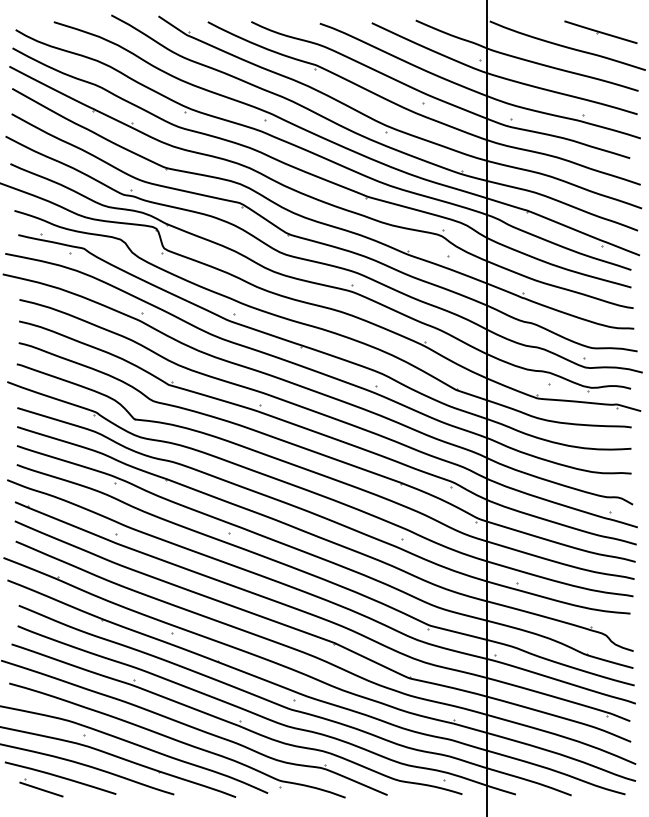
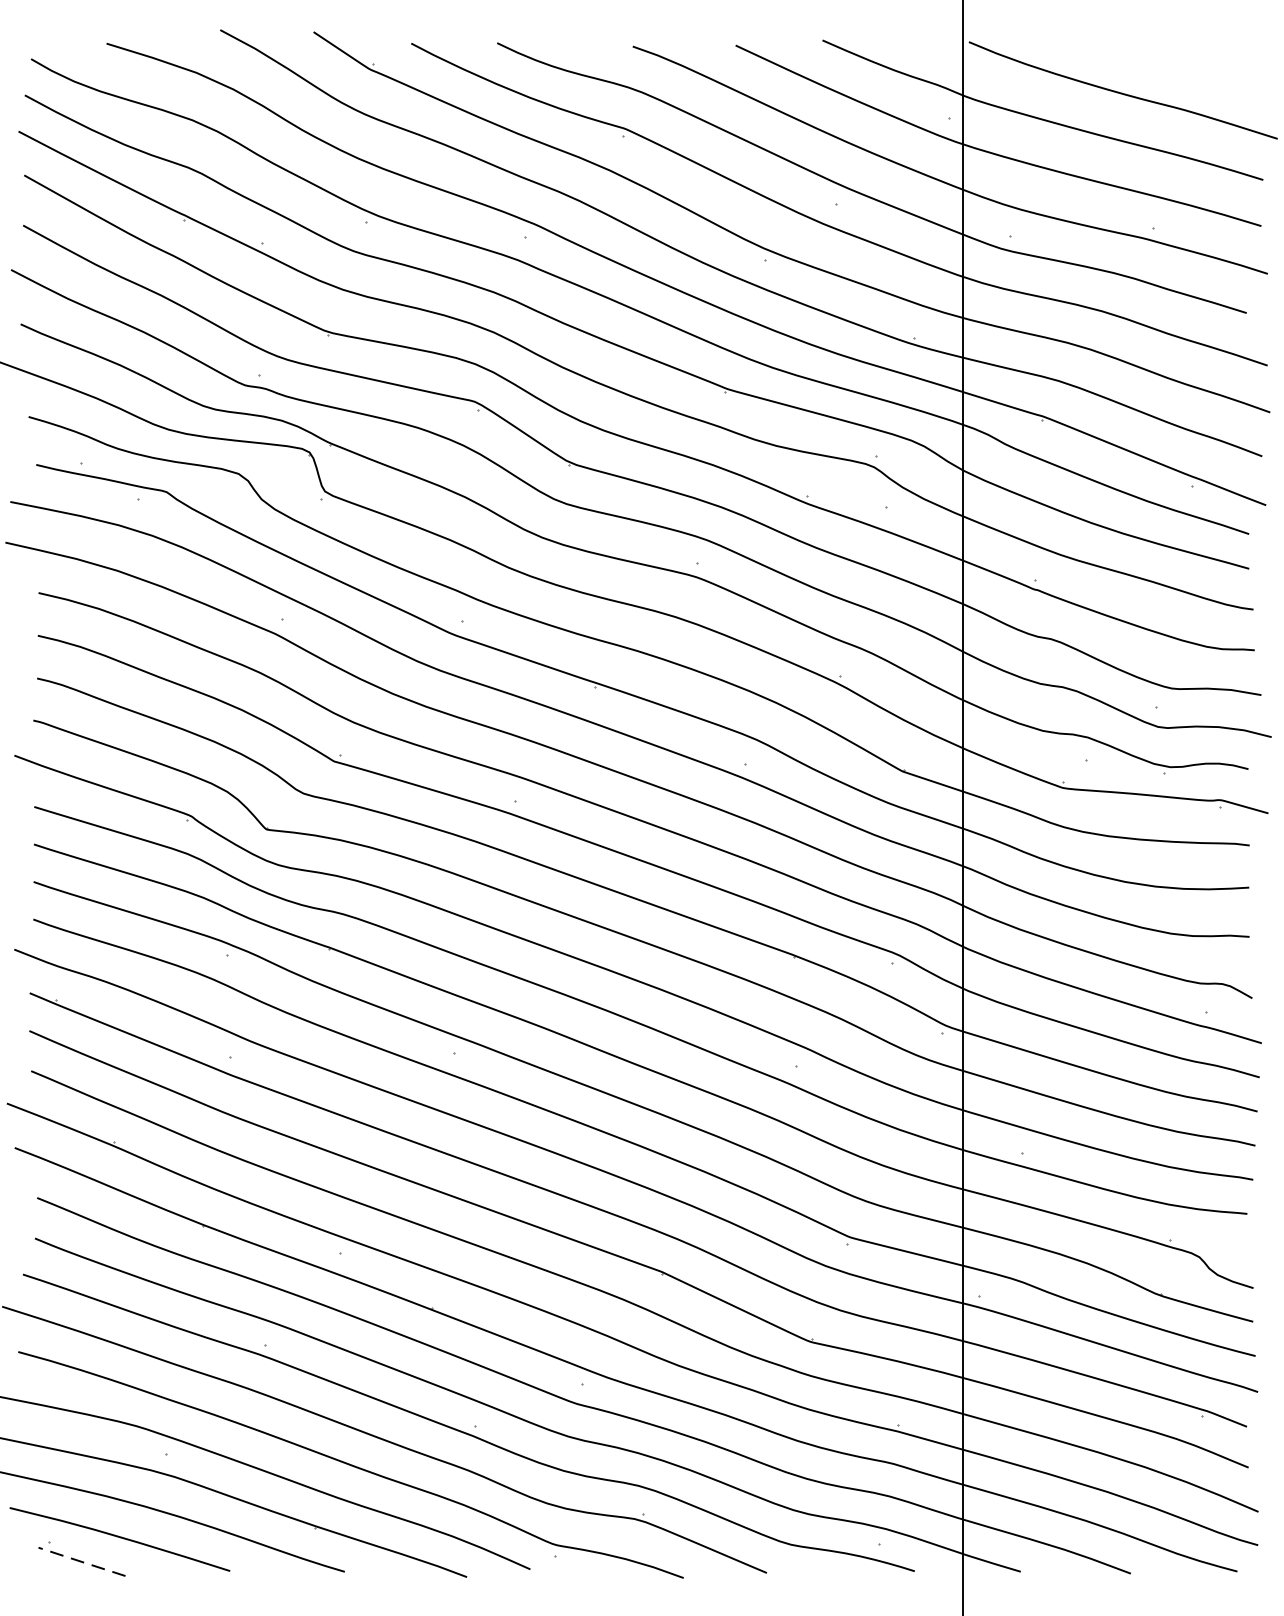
part: (600, 31) -> (1188, 62), removed
line: (42, 789) -> (84, 1561), solid -> dashed

